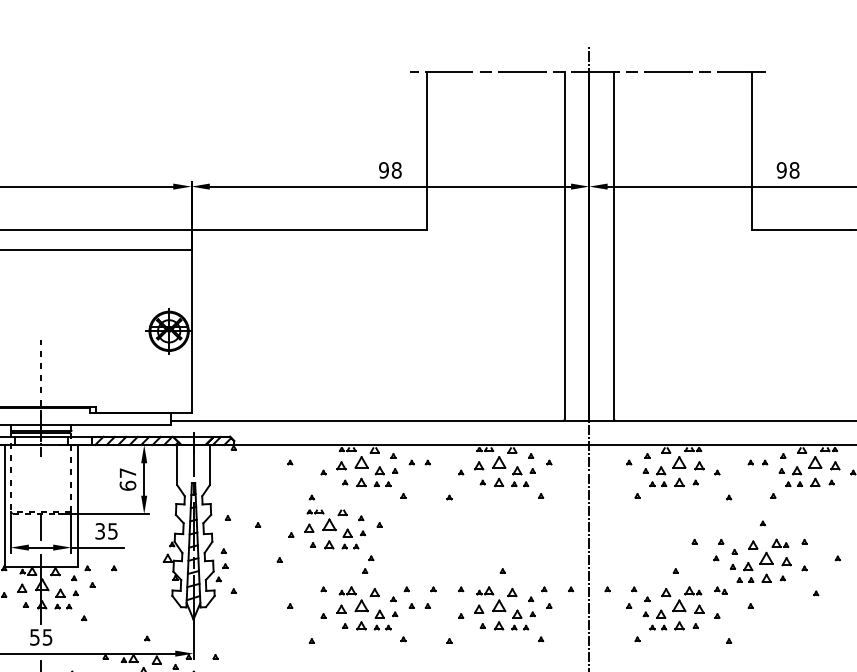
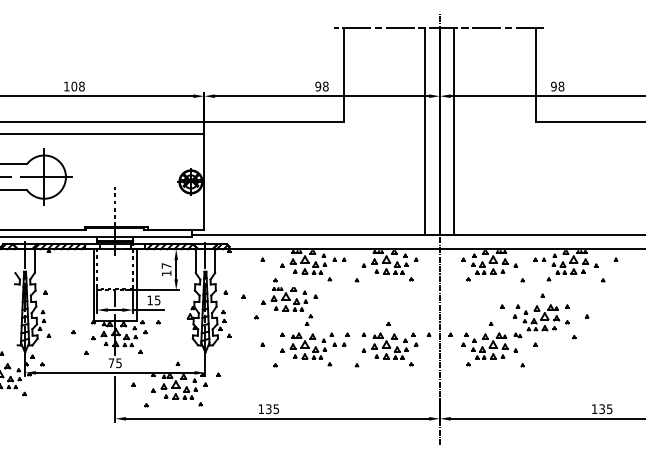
text: (127, 485) -> (166, 273), 67 -> 17
text: (99, 531) -> (149, 300), 35 -> 15
text: (34, 637) -> (111, 363), 55 -> 75

